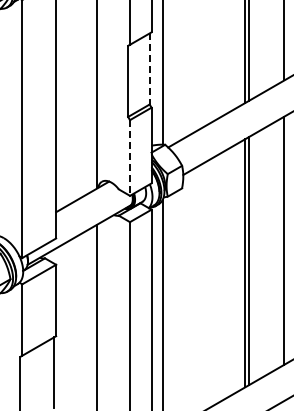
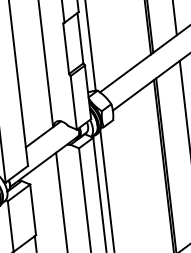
line: (149, 68) -> (80, 37), dashed -> solid
line: (130, 158) -> (74, 103), dashed -> solid

